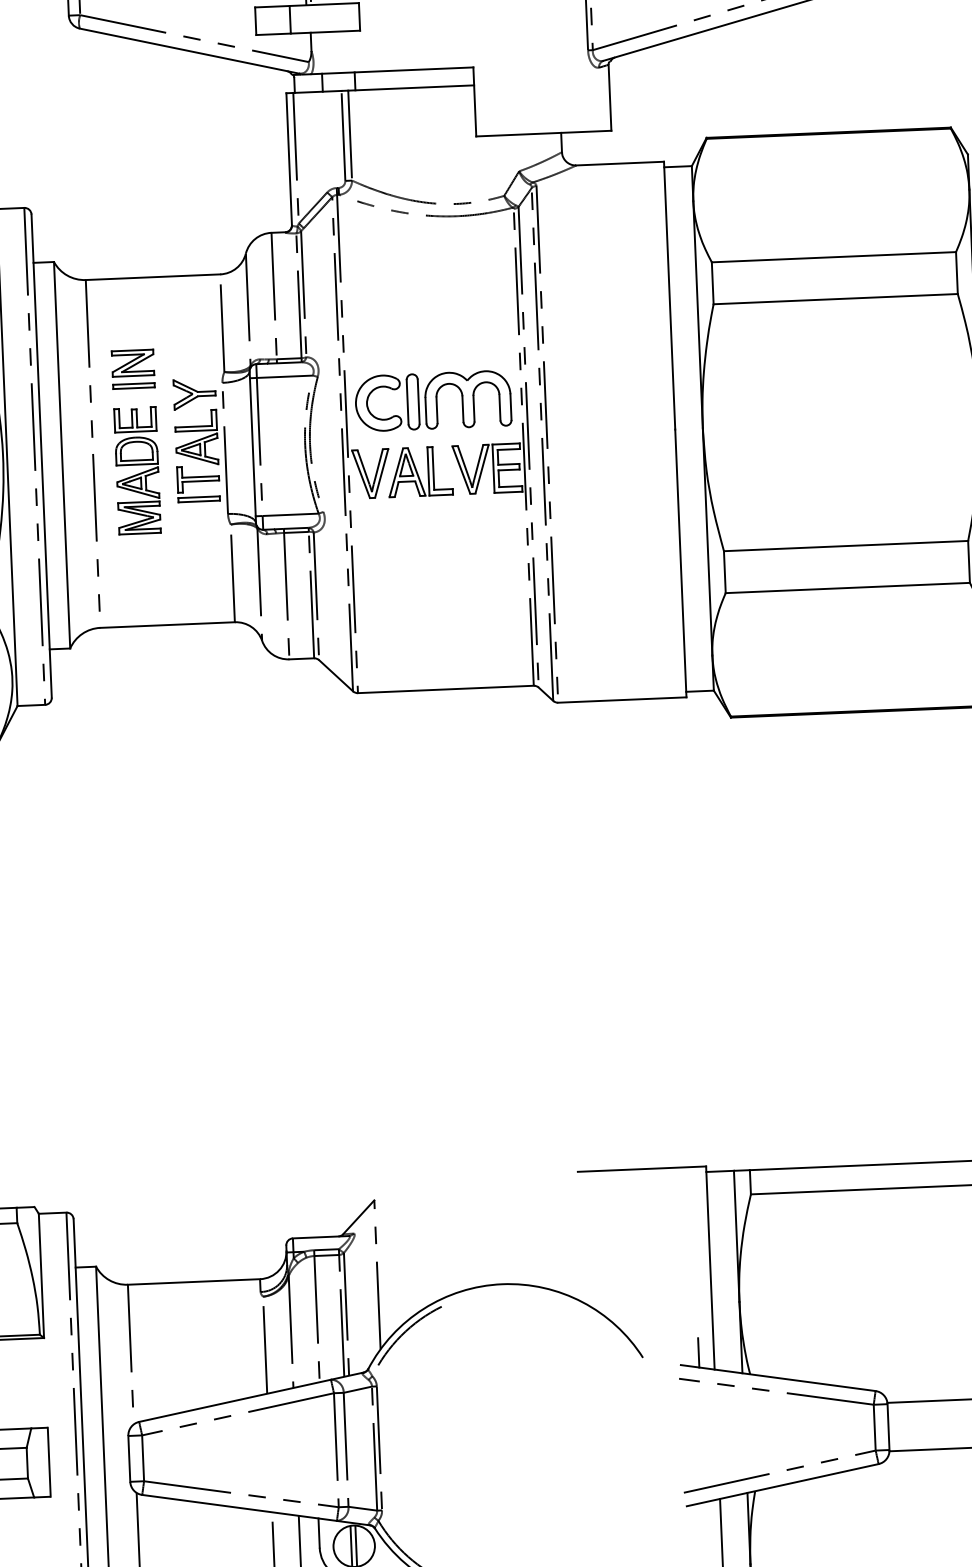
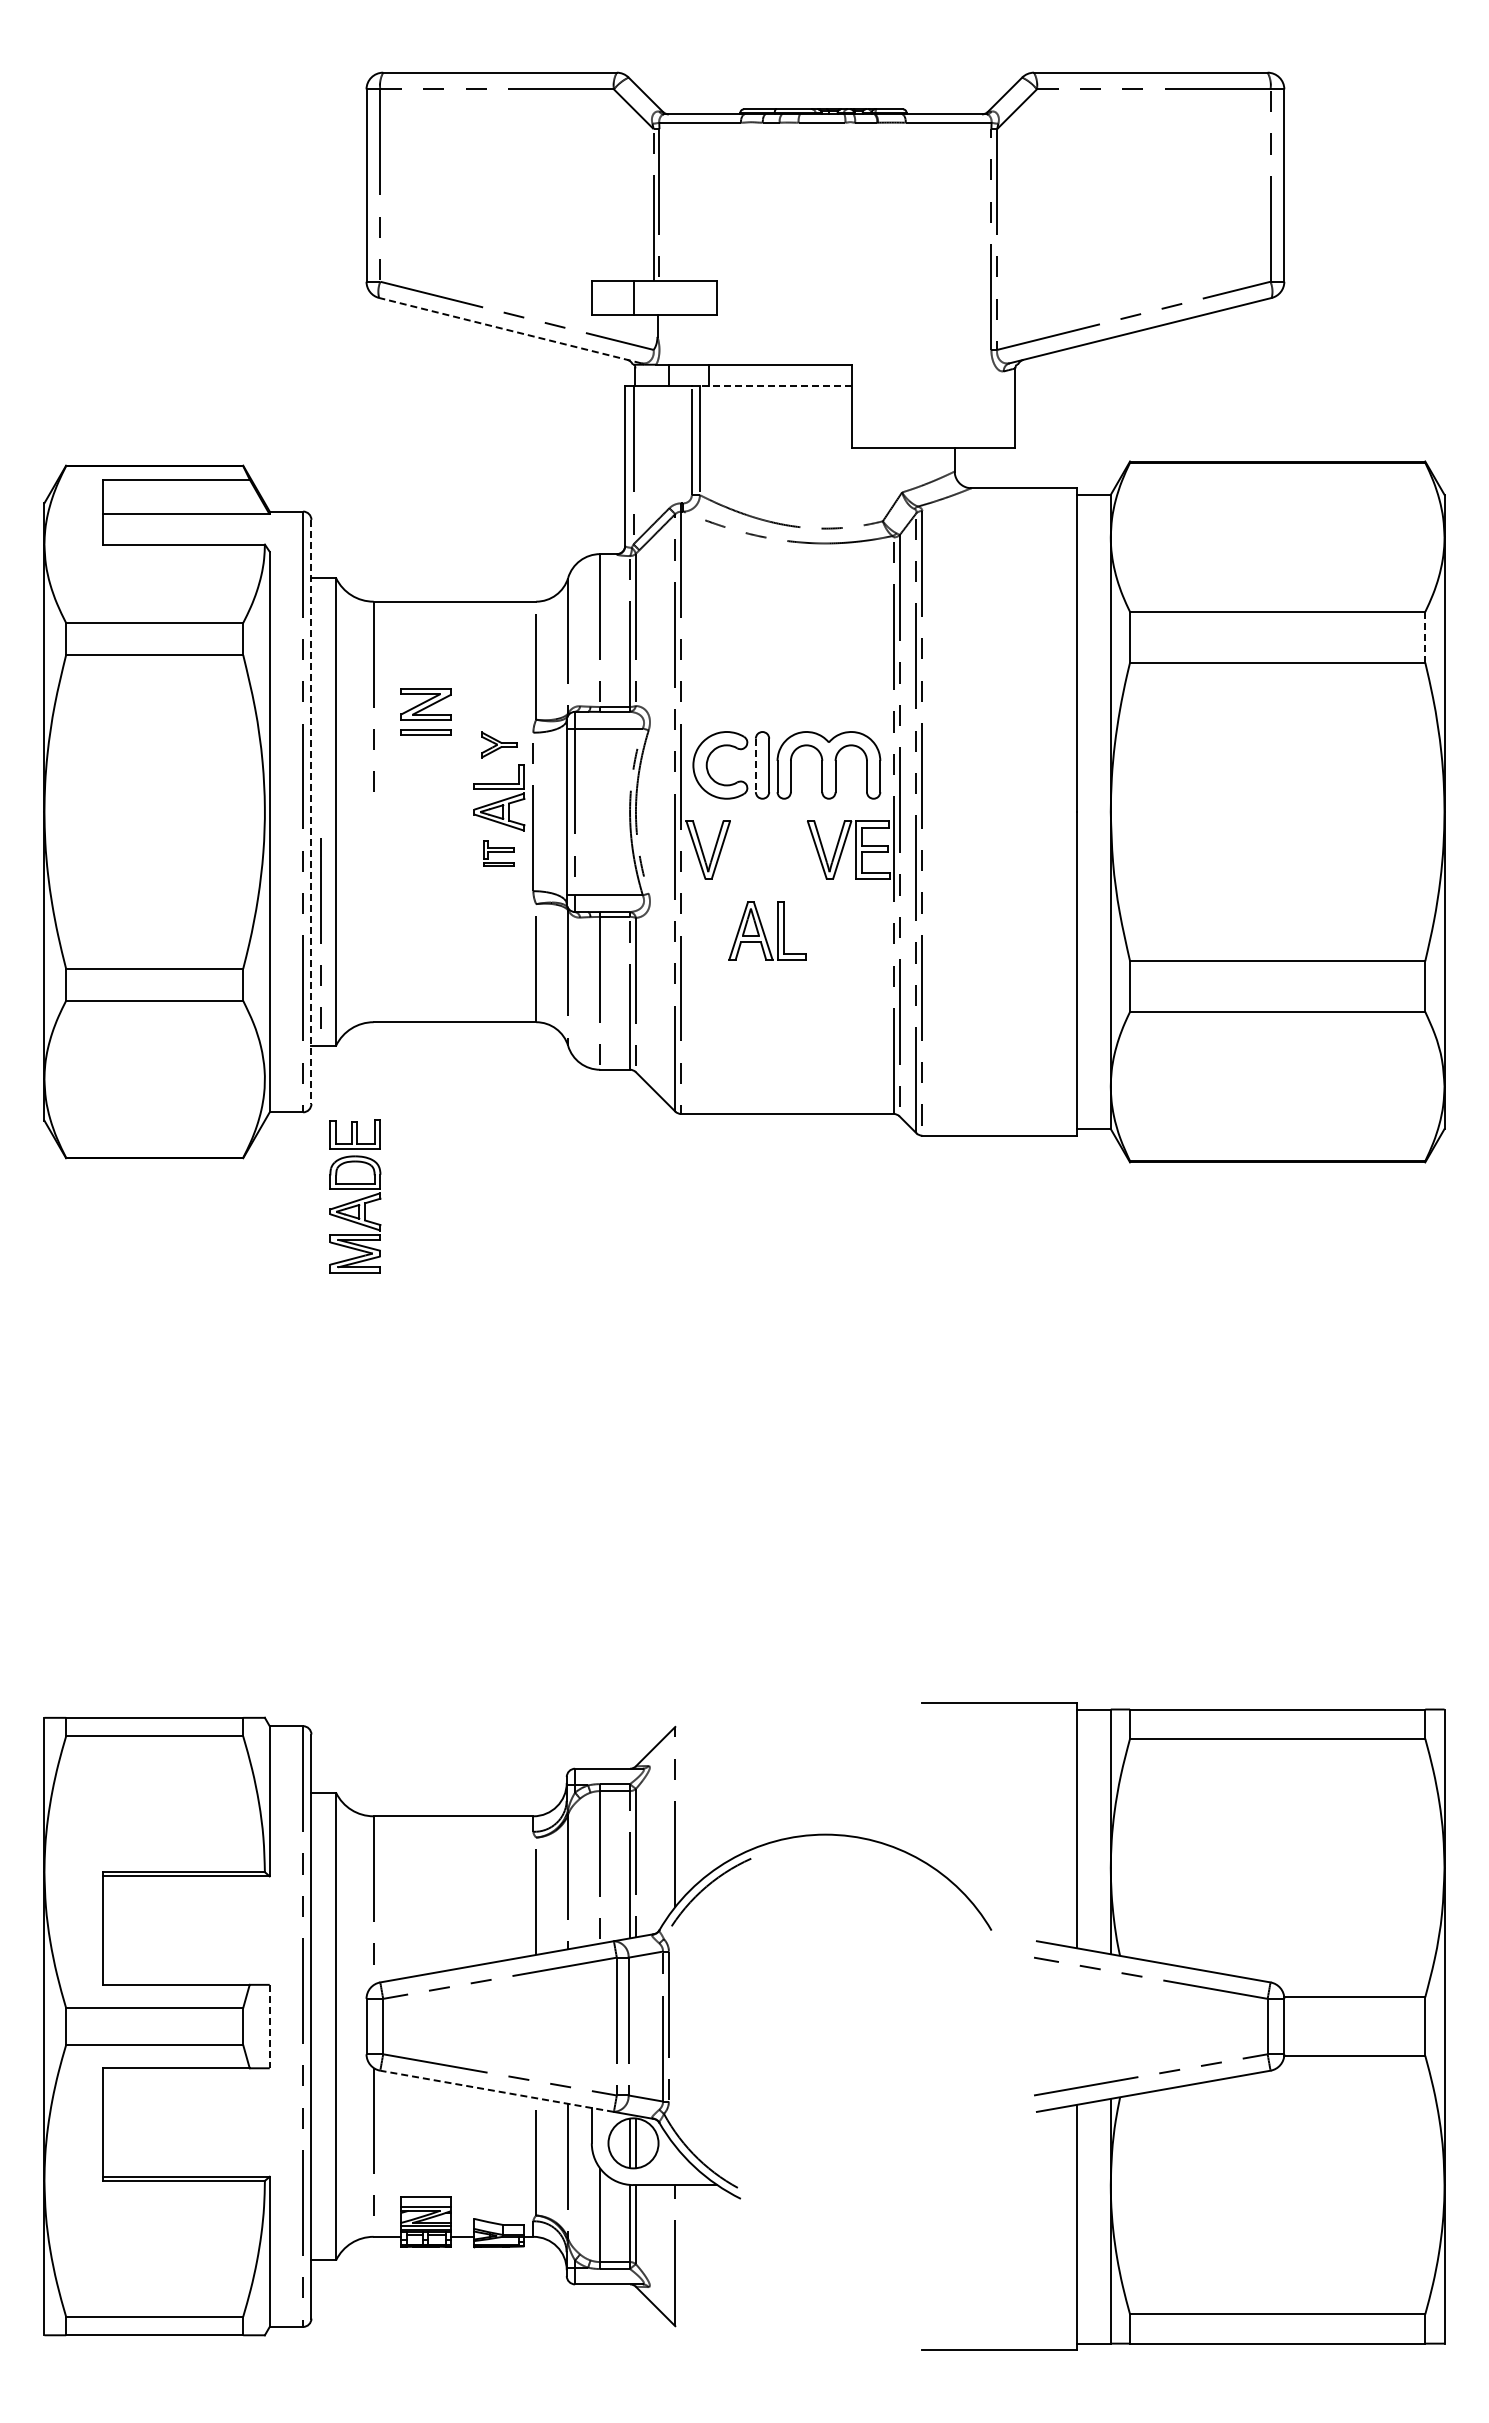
line: (188, 51) -> (509, 330), solid -> dashed
line: (410, 88) -> (775, 386), solid -> dashed
line: (957, 272) -> (1425, 636), solid -> dashed
part: (194, 393) -> (498, 744), size x0.7
line: (407, 402) -> (755, 765), solid -> dashed
line: (41, 456) -> (311, 812), solid -> dashed
part: (137, 470) -> (355, 1196), moved
part: (420, 471) -> (767, 930), moved
part: (197, 483) -> (498, 853), size x0.6
line: (96, 532) -> (320, 933), moved
line: (699, 1352) -> (1059, 1927), removed
line: (49, 1462) -> (269, 2026), solid -> dashed
line: (239, 1508) -> (497, 2091), solid -> dashed

